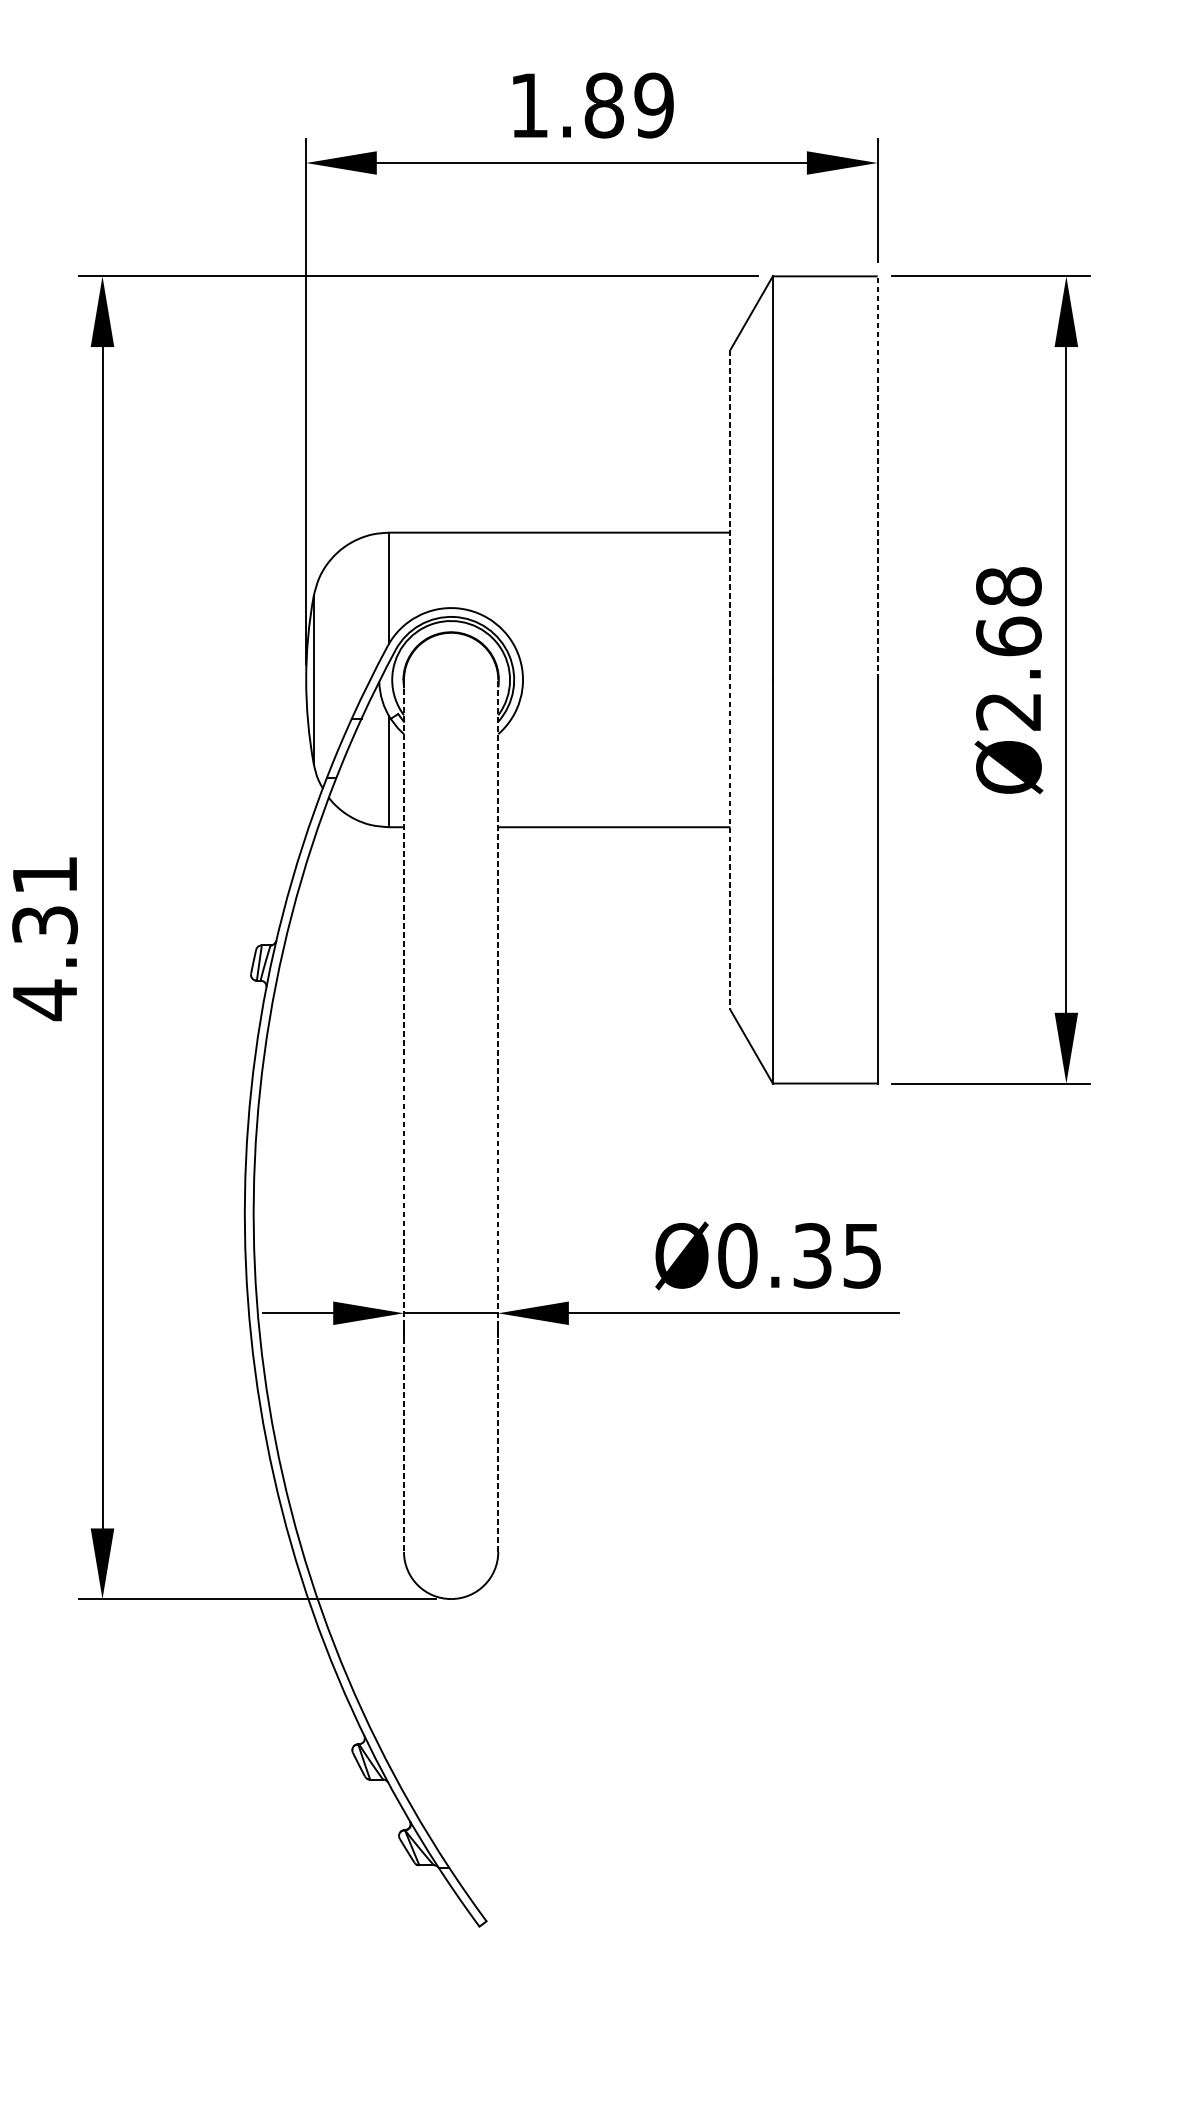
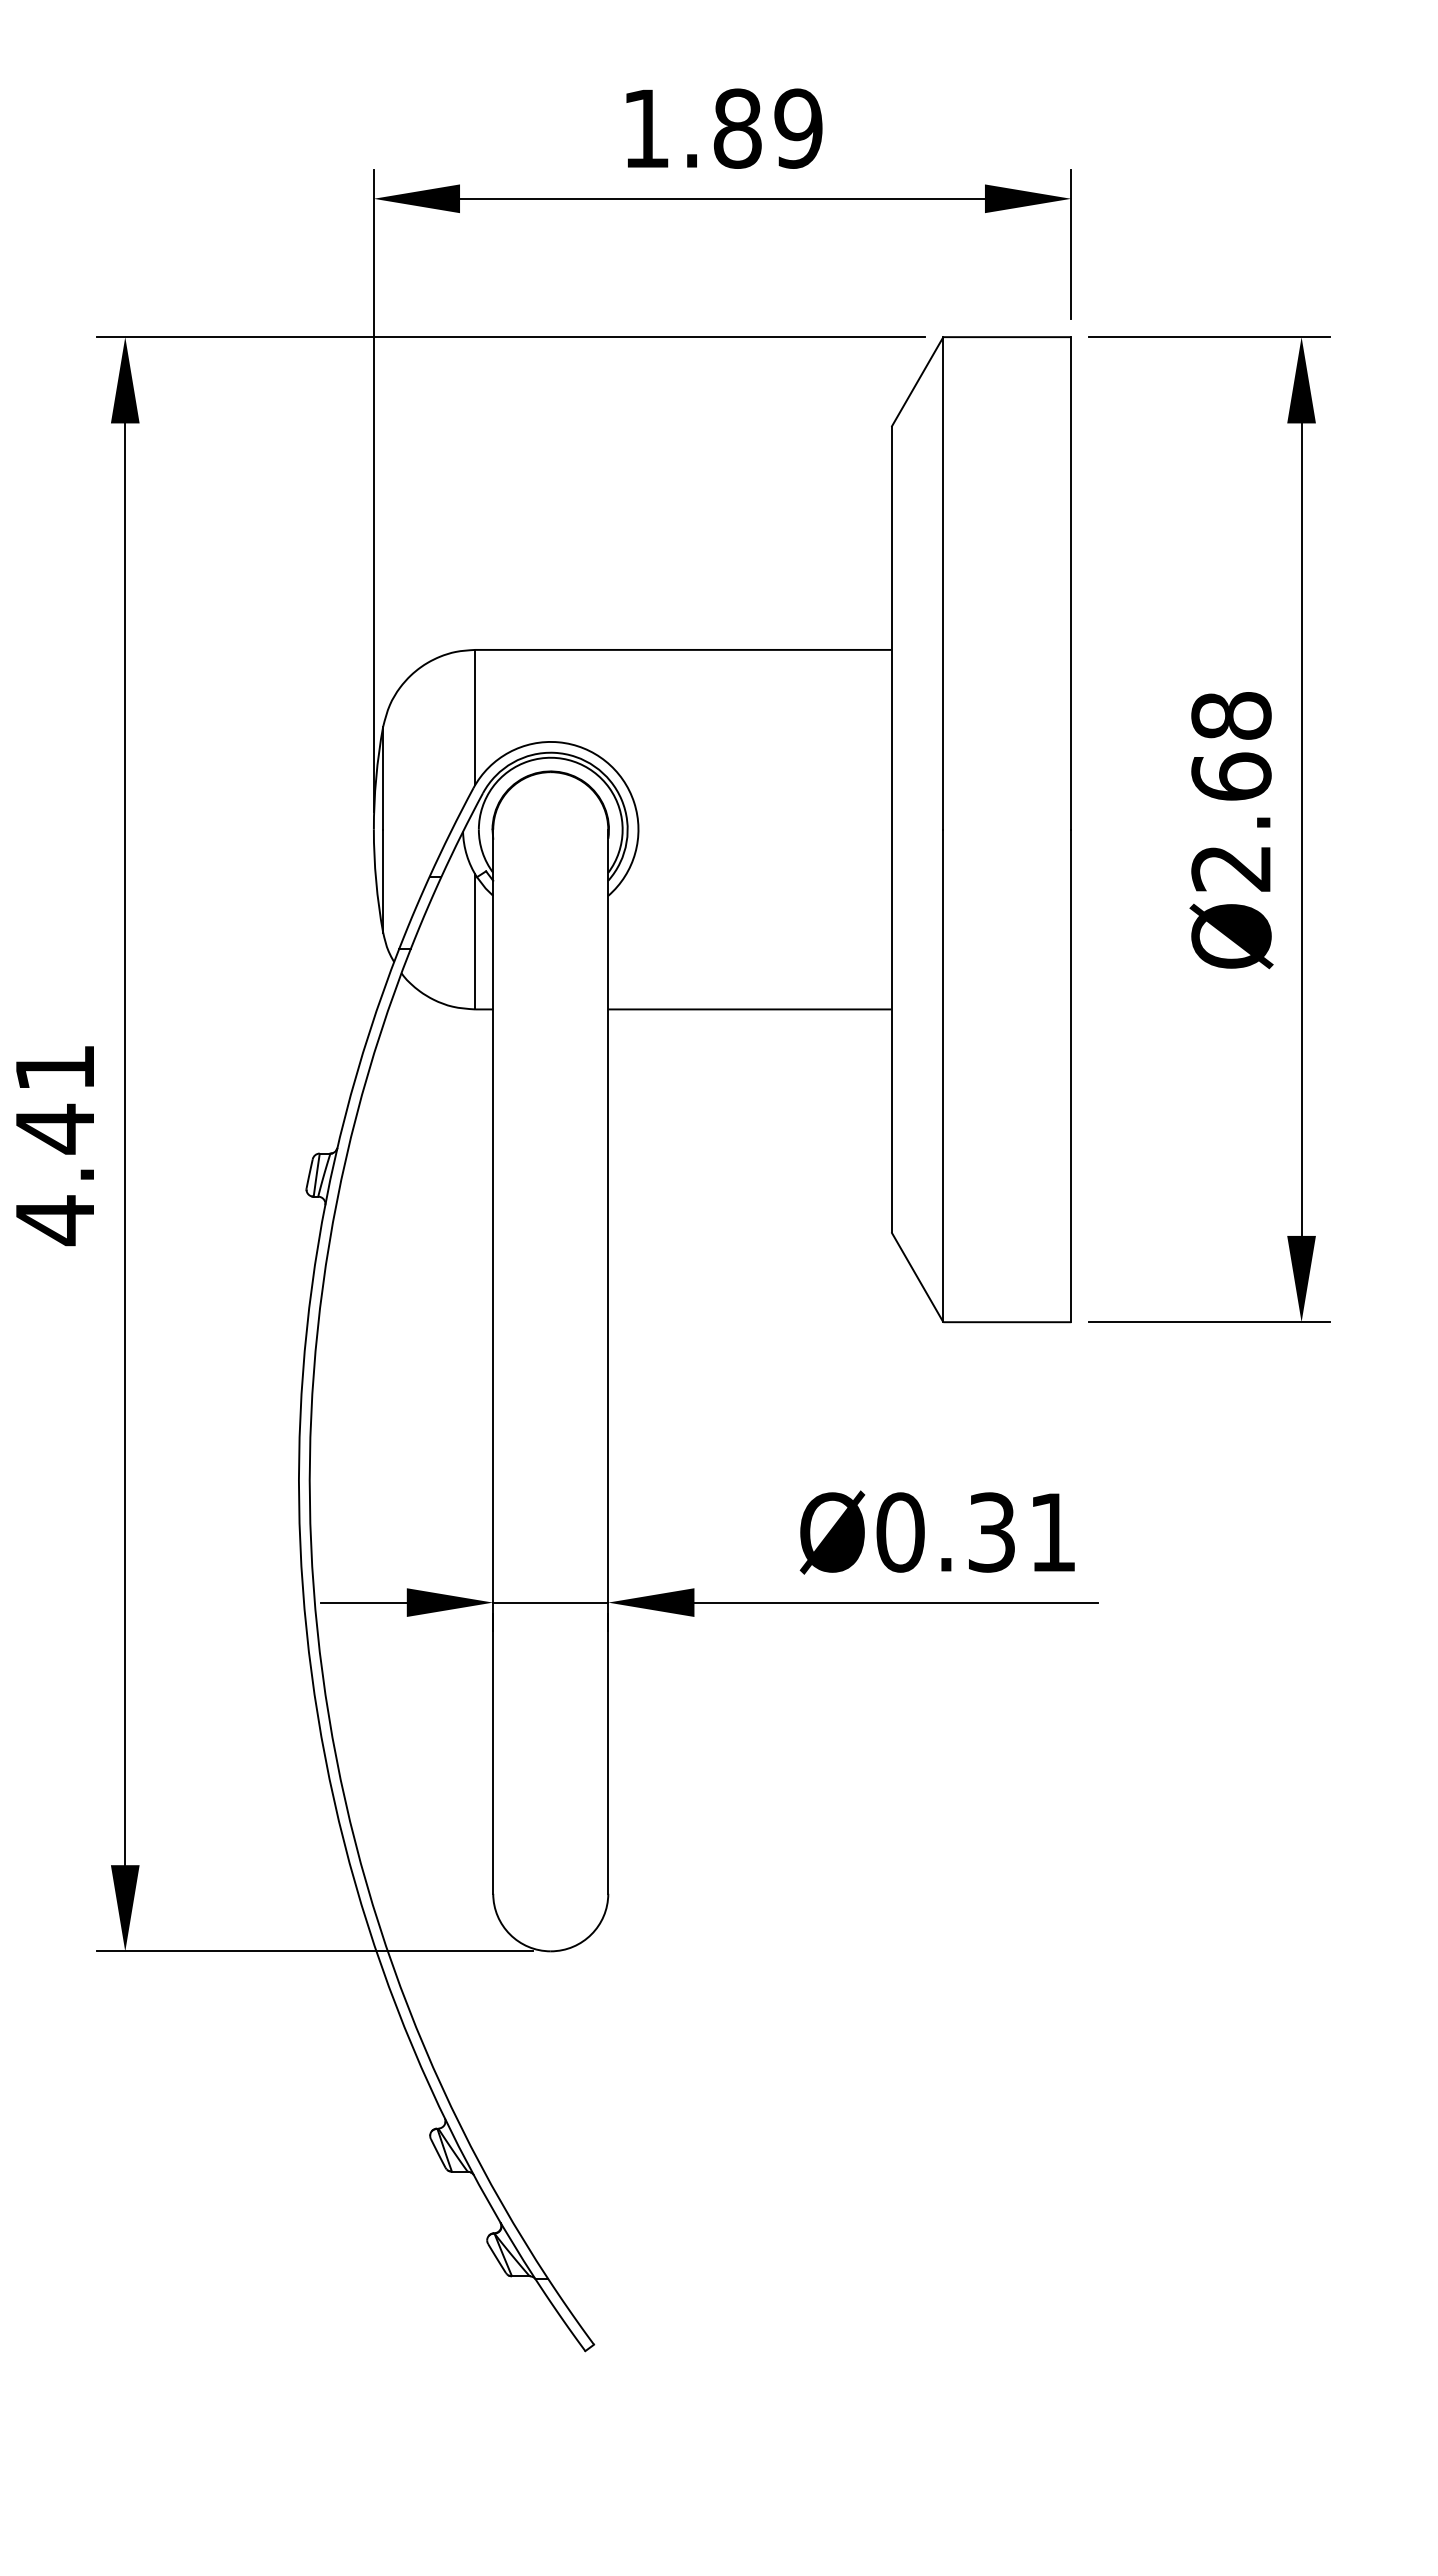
line: (877, 477) -> (1071, 582), dashed -> solid
line: (730, 679) -> (891, 829), dashed -> solid
text: (45, 924) -> (55, 1128), 4.31 -> 4.41
line: (498, 1115) -> (608, 1361), dashed -> solid
line: (404, 1116) -> (493, 1362), dashed -> solid
text: (862, 1255) -> (1052, 1532), Ø0.35 -> Ø0.31

